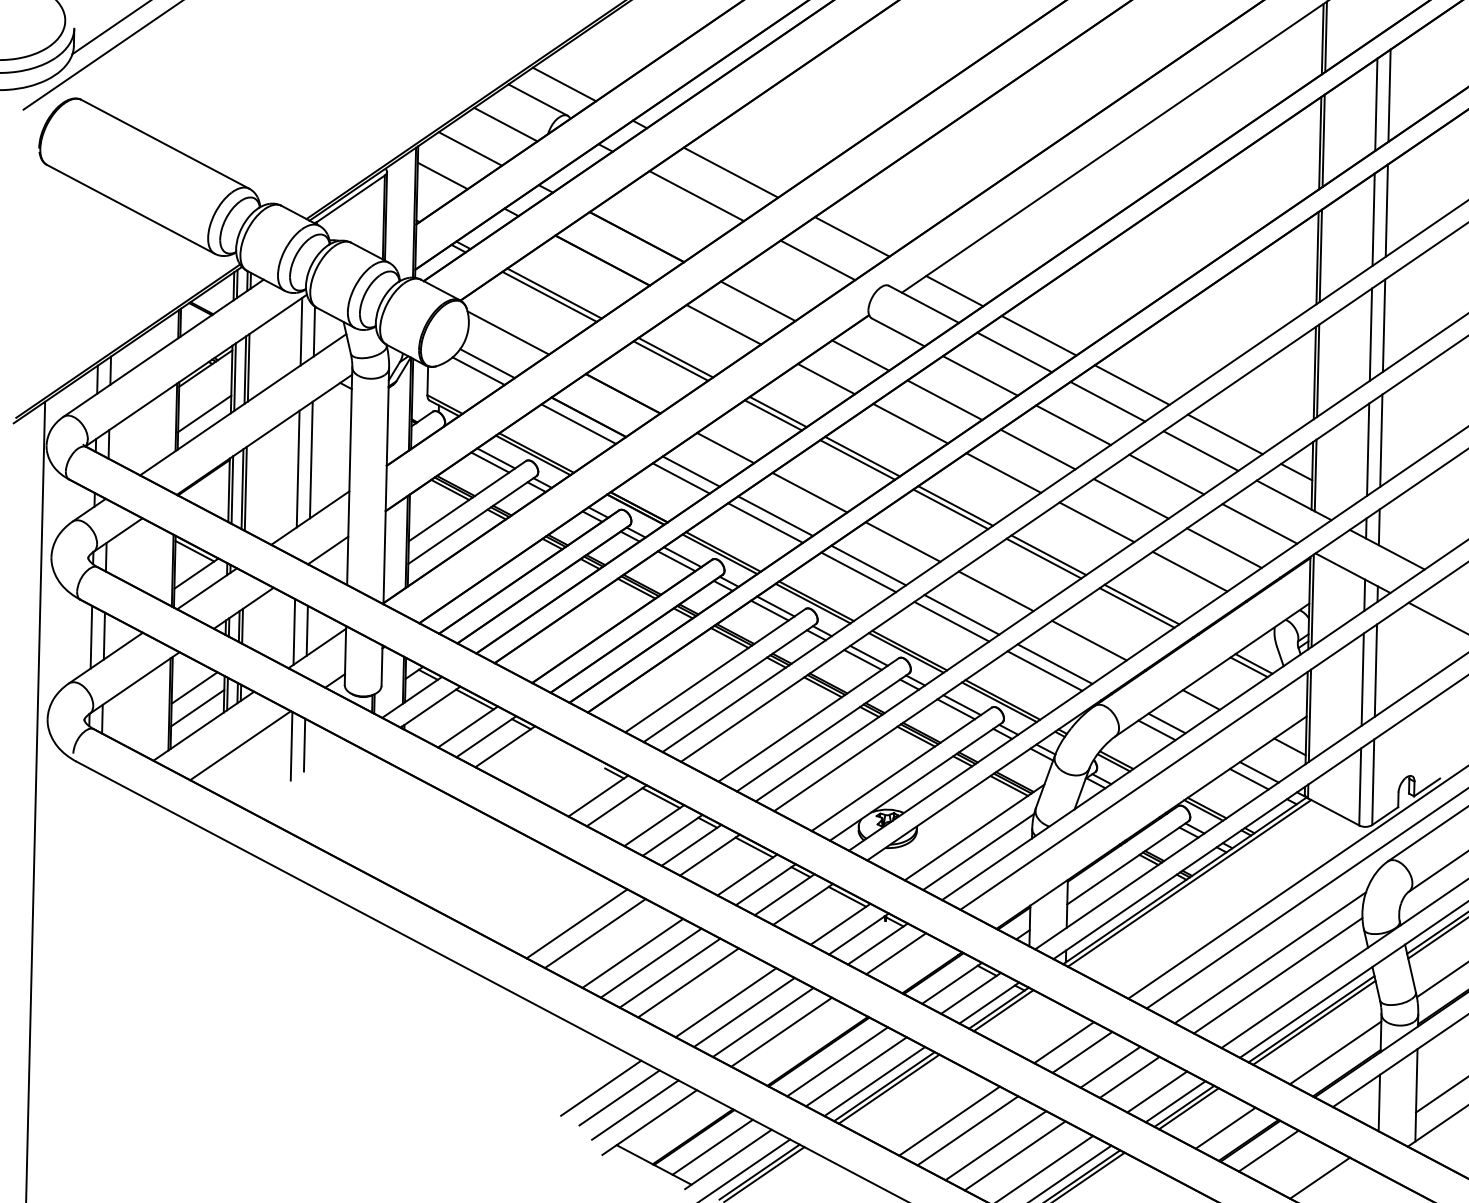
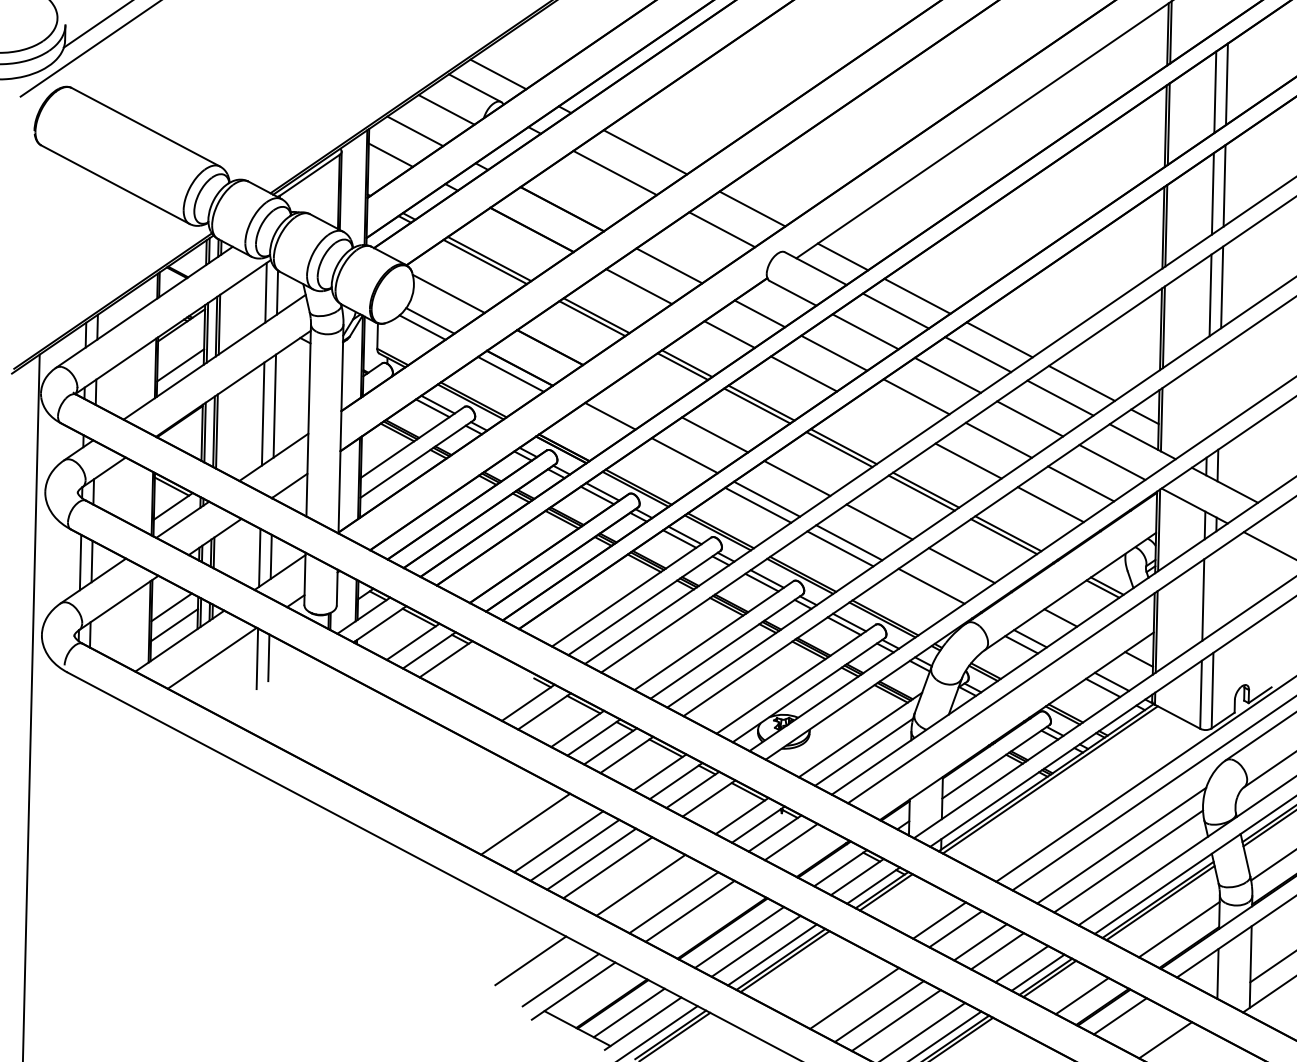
line: (1381, 440) -> (1219, 388), removed
line: (725, 448) -> (640, 395), removed
line: (1368, 449) -> (1208, 396), removed
line: (1003, 472) -> (886, 417), removed
line: (680, 478) -> (600, 422), removed
line: (765, 522) -> (675, 461), removed
line: (1044, 670) -> (922, 591), removed
line: (1375, 670) -> (1214, 591), removed
line: (576, 923) -> (508, 815), removed
line: (743, 1012) -> (656, 893), removed
line: (619, 1097) -> (546, 969), removed
line: (949, 1120) -> (838, 989), removed

